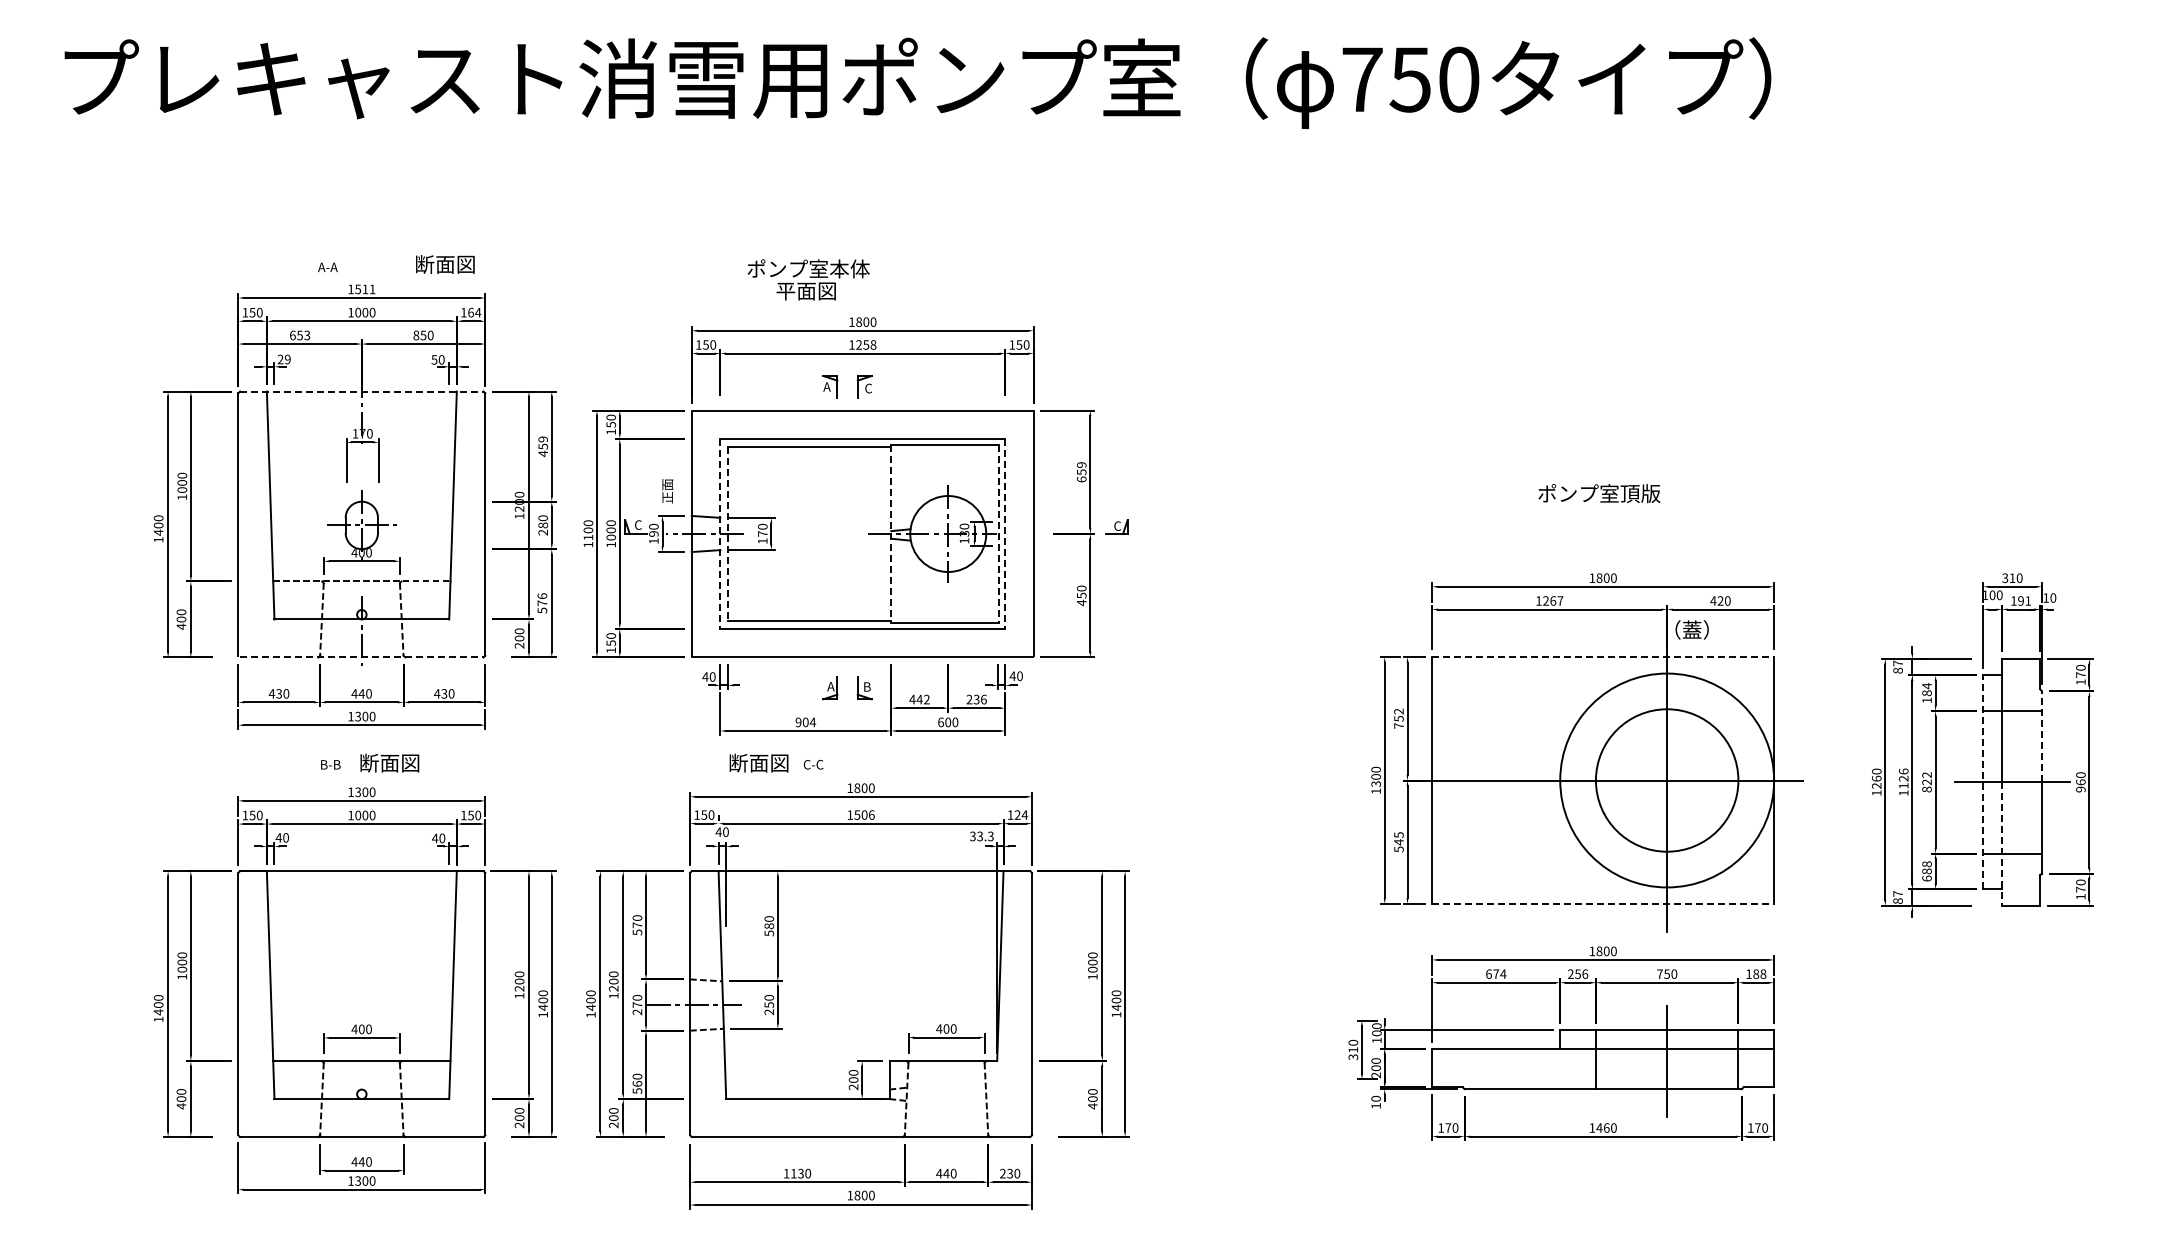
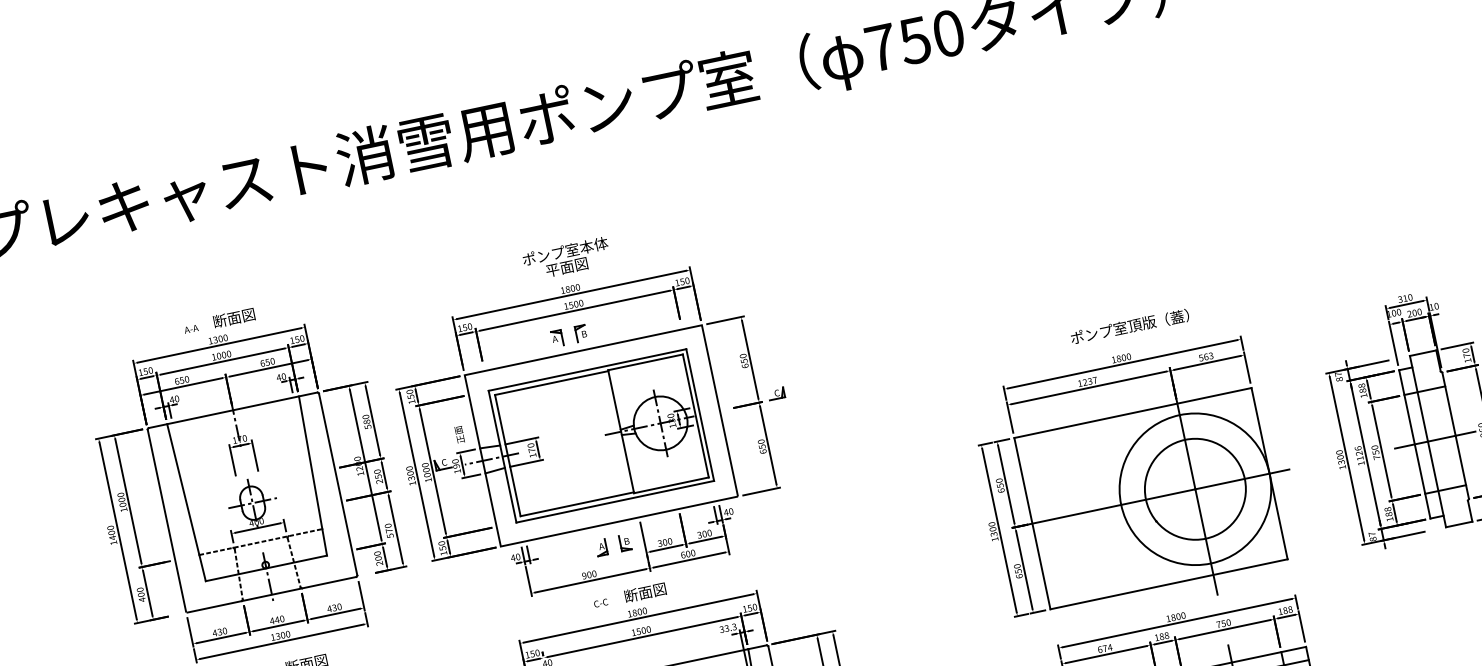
text: (445, 264) -> (234, 317), moved
text: (808, 279) -> (566, 258), moved
text: (365, 289) -> (220, 338), 1511 -> 1300
text: (474, 312) -> (299, 339), 164 -> 150
text: (307, 335) -> (187, 379), 653 -> 650
text: (416, 335) -> (262, 363), 850 -> 650
text: (866, 344) -> (576, 303), 1258 -> 1500
text: (283, 359) -> (174, 399), 29 -> 40
text: (434, 359) -> (278, 377), 50 -> 40
text: (868, 388) -> (584, 334), C -> B
line: (361, 391) -> (232, 410), dashed -> solid
text: (543, 446) -> (367, 421), 459 -> 580
text: (1081, 464) -> (742, 355), 659 -> 650
text: (1599, 493) -> (1113, 329), moved
text: (542, 525) -> (377, 476), 280 -> 250
line: (720, 534) -> (502, 457), dashed -> solid
line: (727, 534) -> (507, 456), dashed -> solid
line: (891, 534) -> (621, 432), dashed -> solid
line: (998, 534) -> (695, 416), dashed -> solid
line: (1005, 534) -> (700, 415), dashed -> solid
text: (588, 537) -> (411, 478), 1100 -> 1300
text: (541, 596) -> (387, 526), 576 -> 570
text: (1553, 600) -> (1090, 381), 1267 -> 1237
text: (1720, 600) -> (1206, 356), 420 -> 563
text: (2021, 600) -> (1414, 312), 191 -> 200
text: (1081, 602) -> (763, 451), 450 -> 650
text: (1691, 629) -> (1176, 317), moved
line: (361, 657) -> (271, 594), dashed -> solid
line: (1603, 657) -> (1133, 413), dashed -> solid
text: (1926, 685) -> (1361, 385), 184 -> 188
text: (919, 699) -> (664, 542), 442 -> 300
text: (976, 699) -> (704, 534), 236 -> 300
text: (1398, 718) -> (999, 485), 752 -> 650
text: (812, 722) -> (594, 574), 904 -> 900
line: (2041, 736) -> (1448, 404), dashed -> solid
text: (758, 762) -> (645, 592), moved
text: (1876, 781) -> (1340, 459), 1260 -> 1300
text: (1926, 782) -> (1375, 452), 822 -> 750
line: (1983, 782) -> (1415, 444), dashed -> solid
text: (871, 814) -> (648, 629), 1506 -> 1500
text: (1021, 814) -> (752, 607), 124 -> 150
text: (1398, 842) -> (1018, 571), 545 -> 650
line: (2002, 844) -> (1437, 484), dashed -> solid
text: (1926, 878) -> (1389, 519), 688 -> 188
line: (1603, 903) -> (1169, 583), dashed -> solid
text: (1578, 973) -> (1162, 636), 256 -> 188

